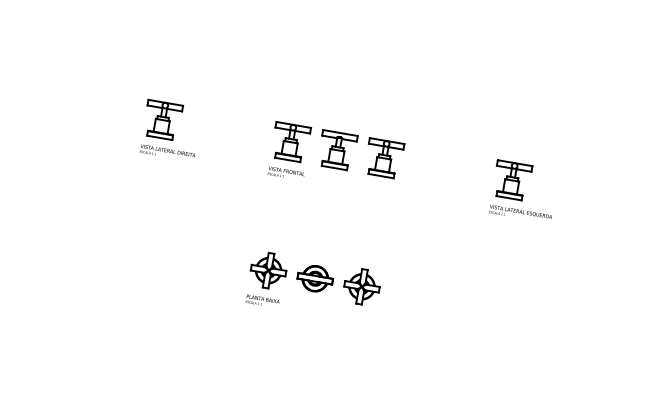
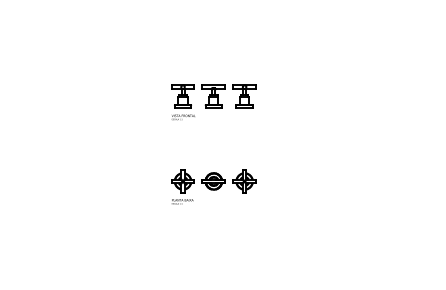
part: (170, 130) -> (104, 102), removed
part: (523, 191) -> (337, 102), removed

